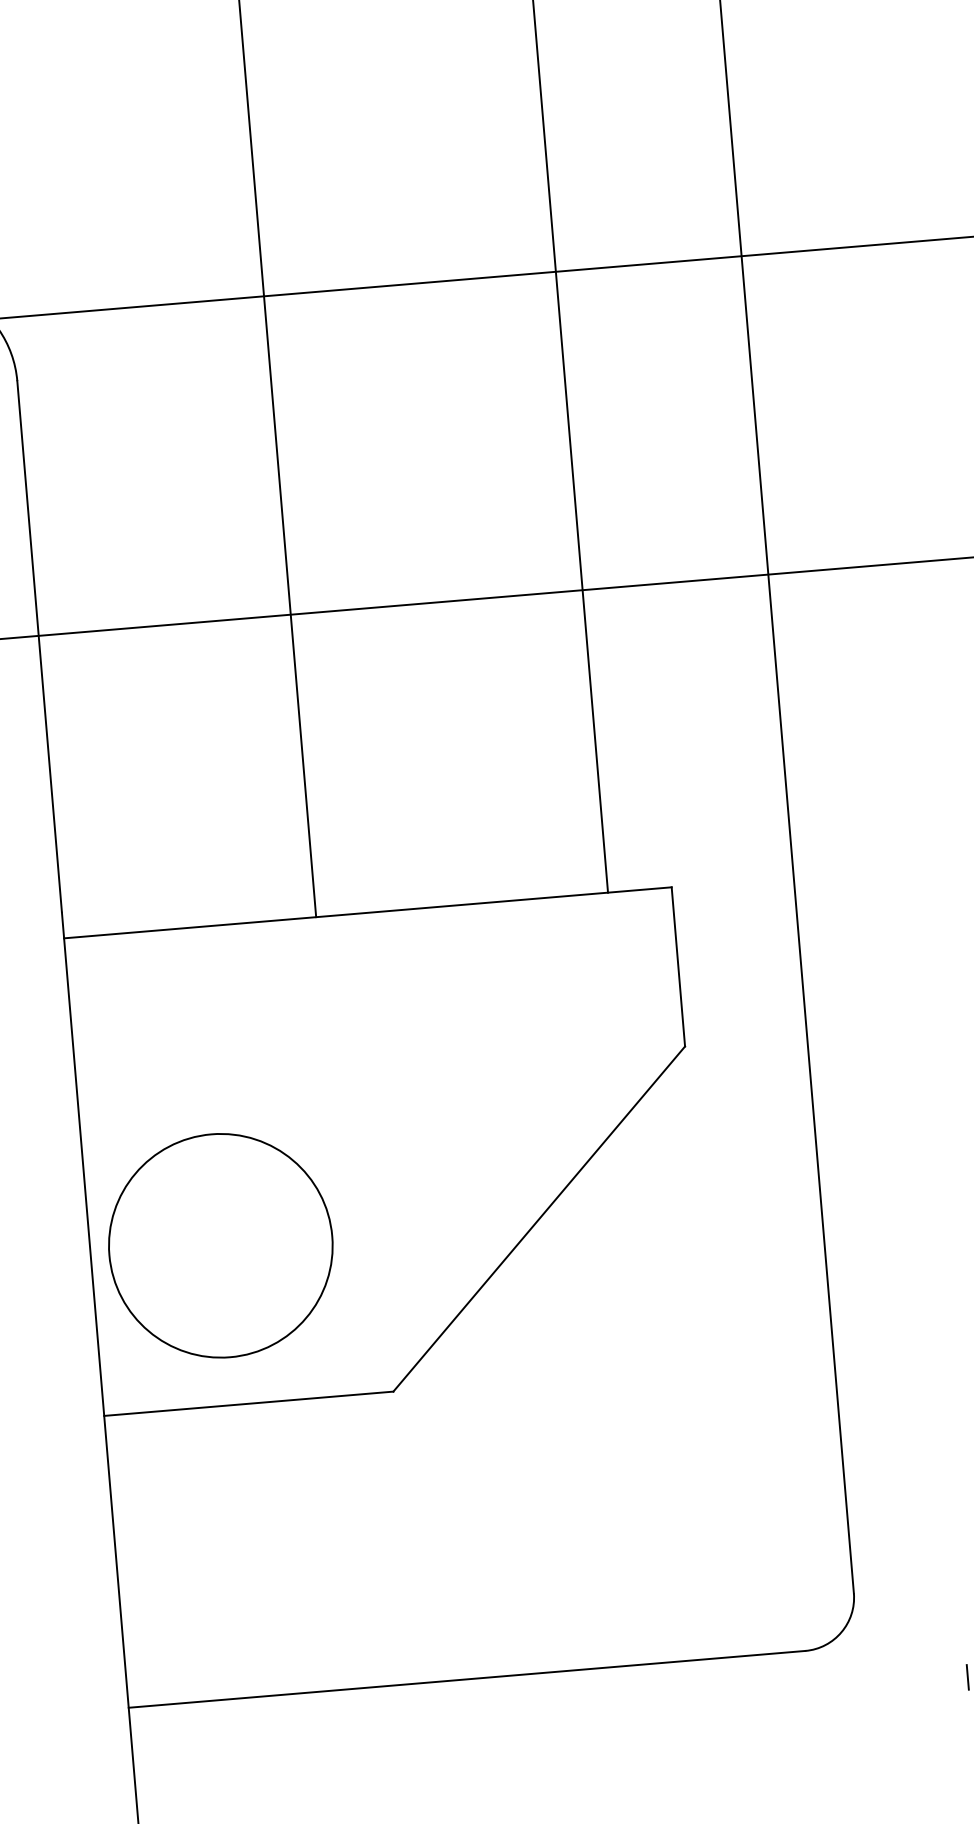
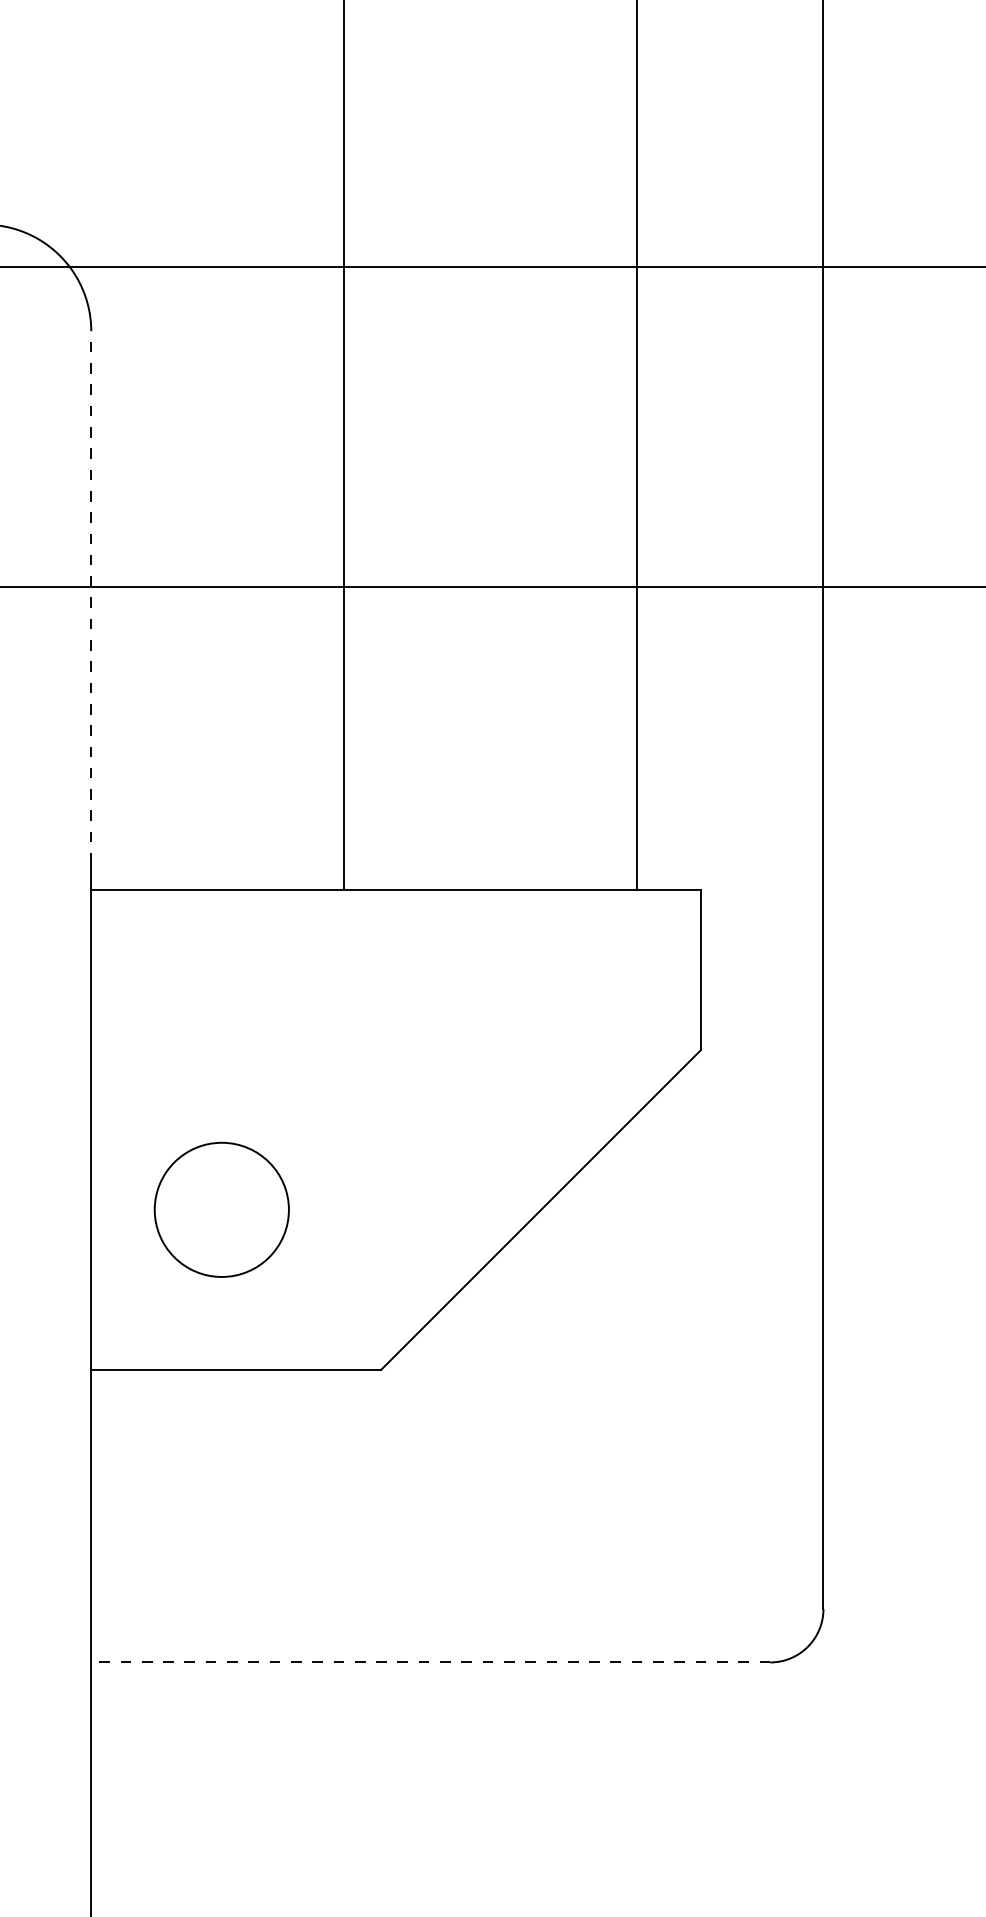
line: (39, 645) -> (91, 596), solid -> dashed
circle: (220, 1245) -> (221, 1209), size x0.6
line: (967, 1677) -> (929, 1702), removed
line: (466, 1679) -> (430, 1662), solid -> dashed

